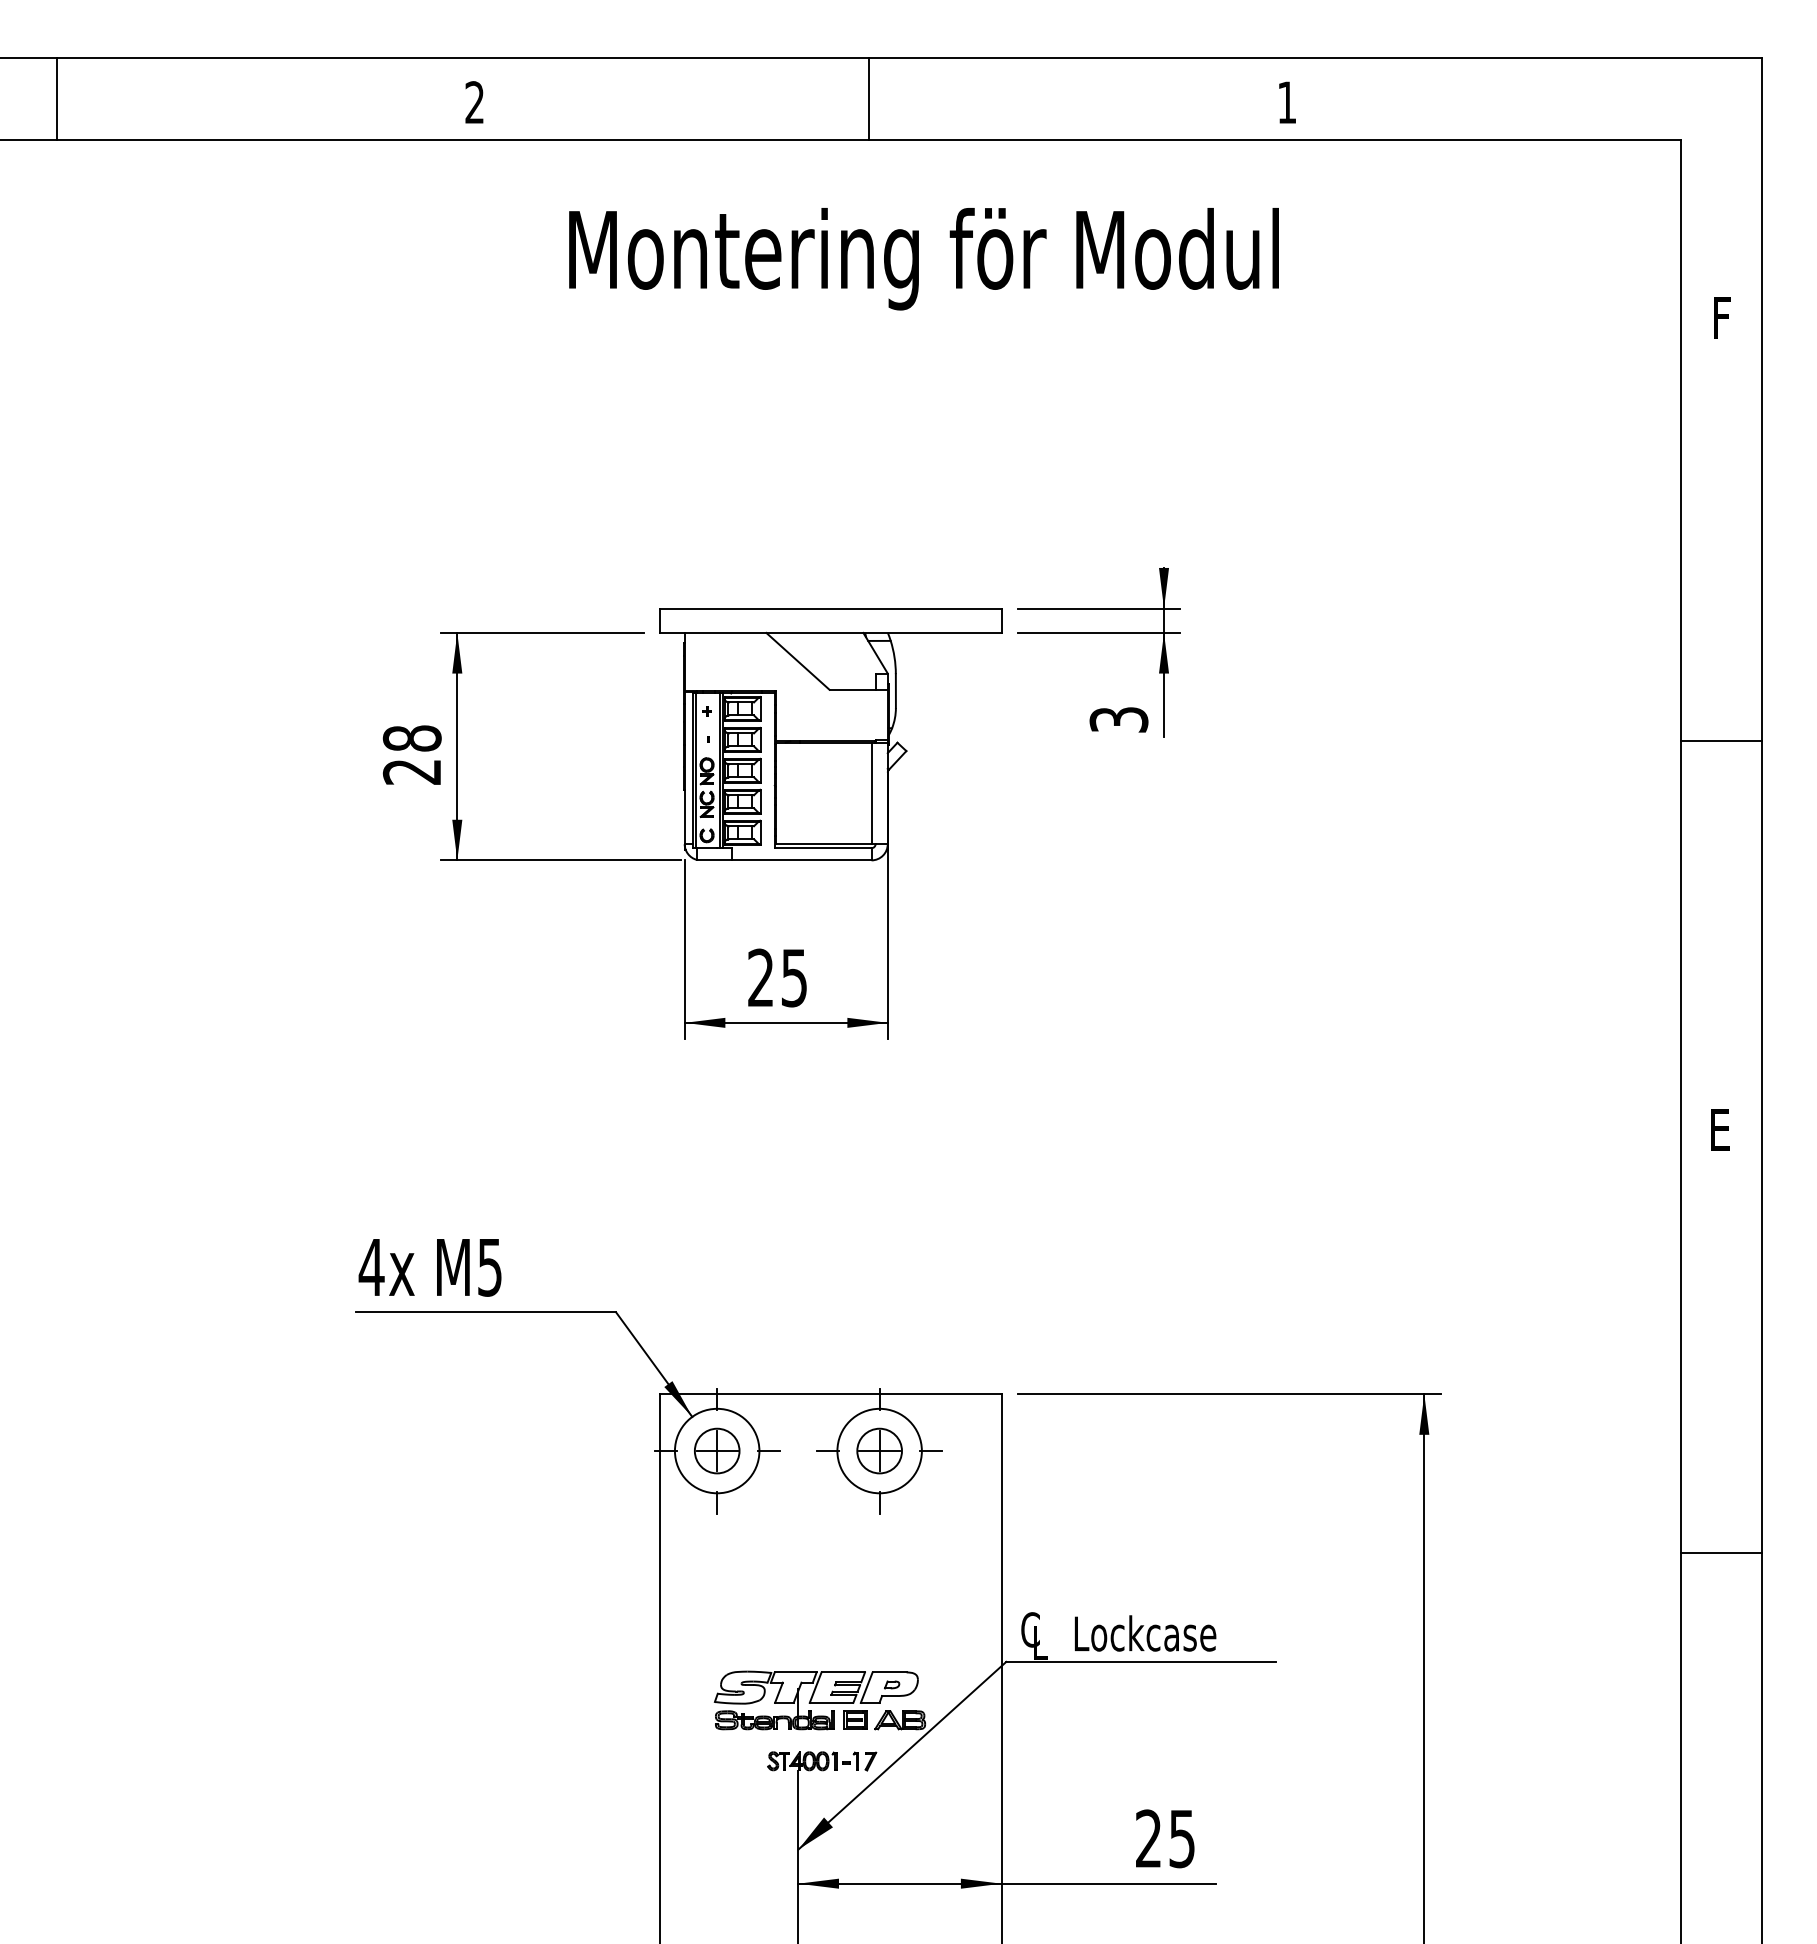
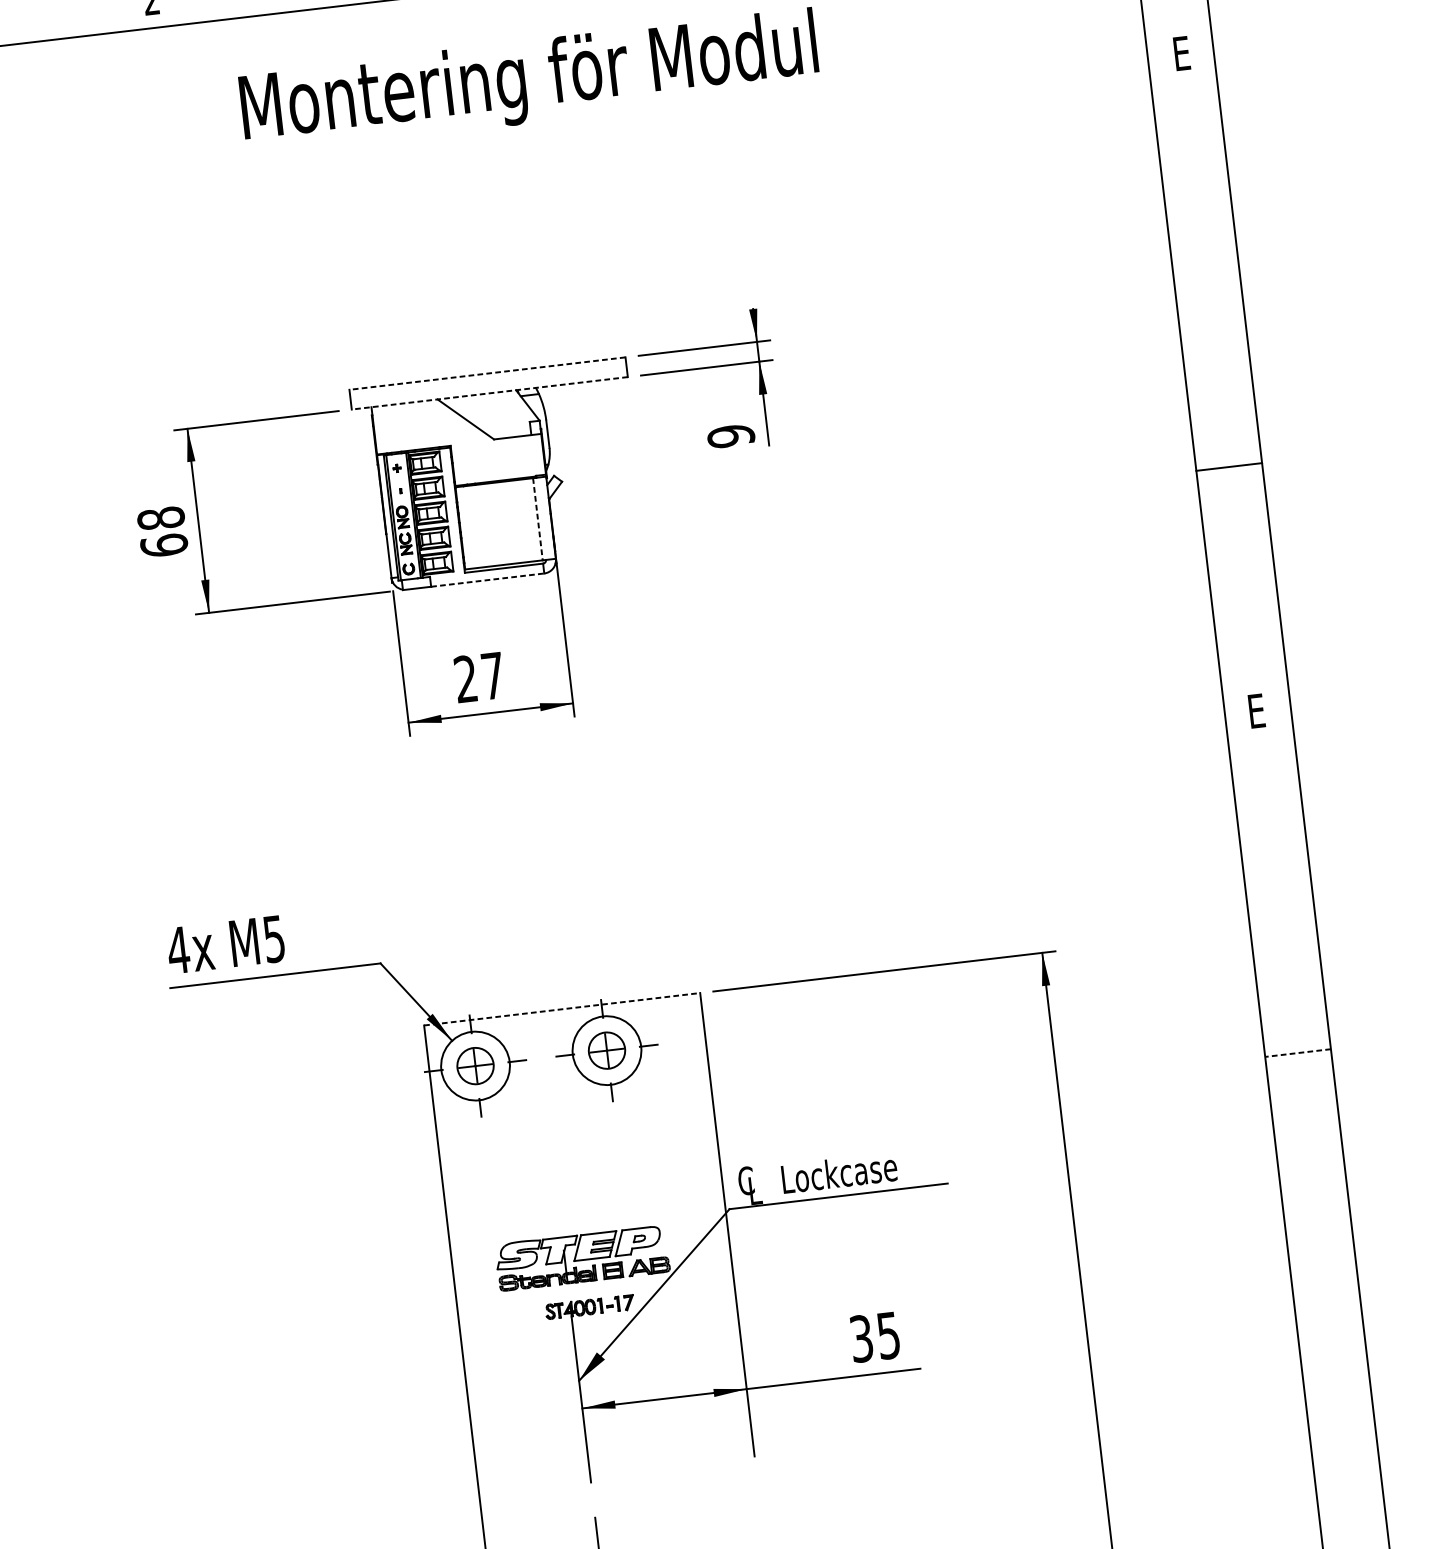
text: (1725, 317) -> (1183, 53), F -> E
line: (830, 608) -> (487, 373), solid -> dashed
line: (830, 632) -> (489, 392), solid -> dashed
text: (1118, 719) -> (730, 436), 3 -> 9
line: (1721, 740) -> (1228, 466), moved
text: (411, 771) -> (163, 545), 28 -> 68
line: (871, 793) -> (537, 519), solid -> dashed
line: (801, 860) -> (487, 580), solid -> dashed
text: (794, 978) -> (493, 676), 25 -> 27
line: (830, 1394) -> (561, 1009), solid -> dashed
line: (1721, 1552) -> (1297, 1052), solid -> dashed
text: (1148, 1838) -> (861, 1338), 25 -> 35

